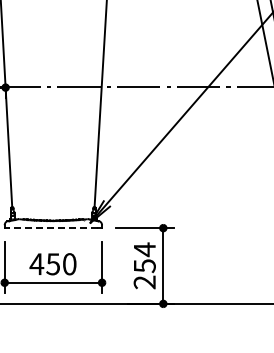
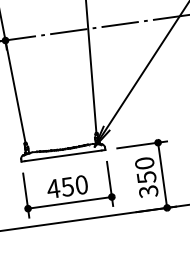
line: (52, 228) -> (62, 156), dashed -> solid
text: (144, 265) -> (146, 177), 254 -> 350

